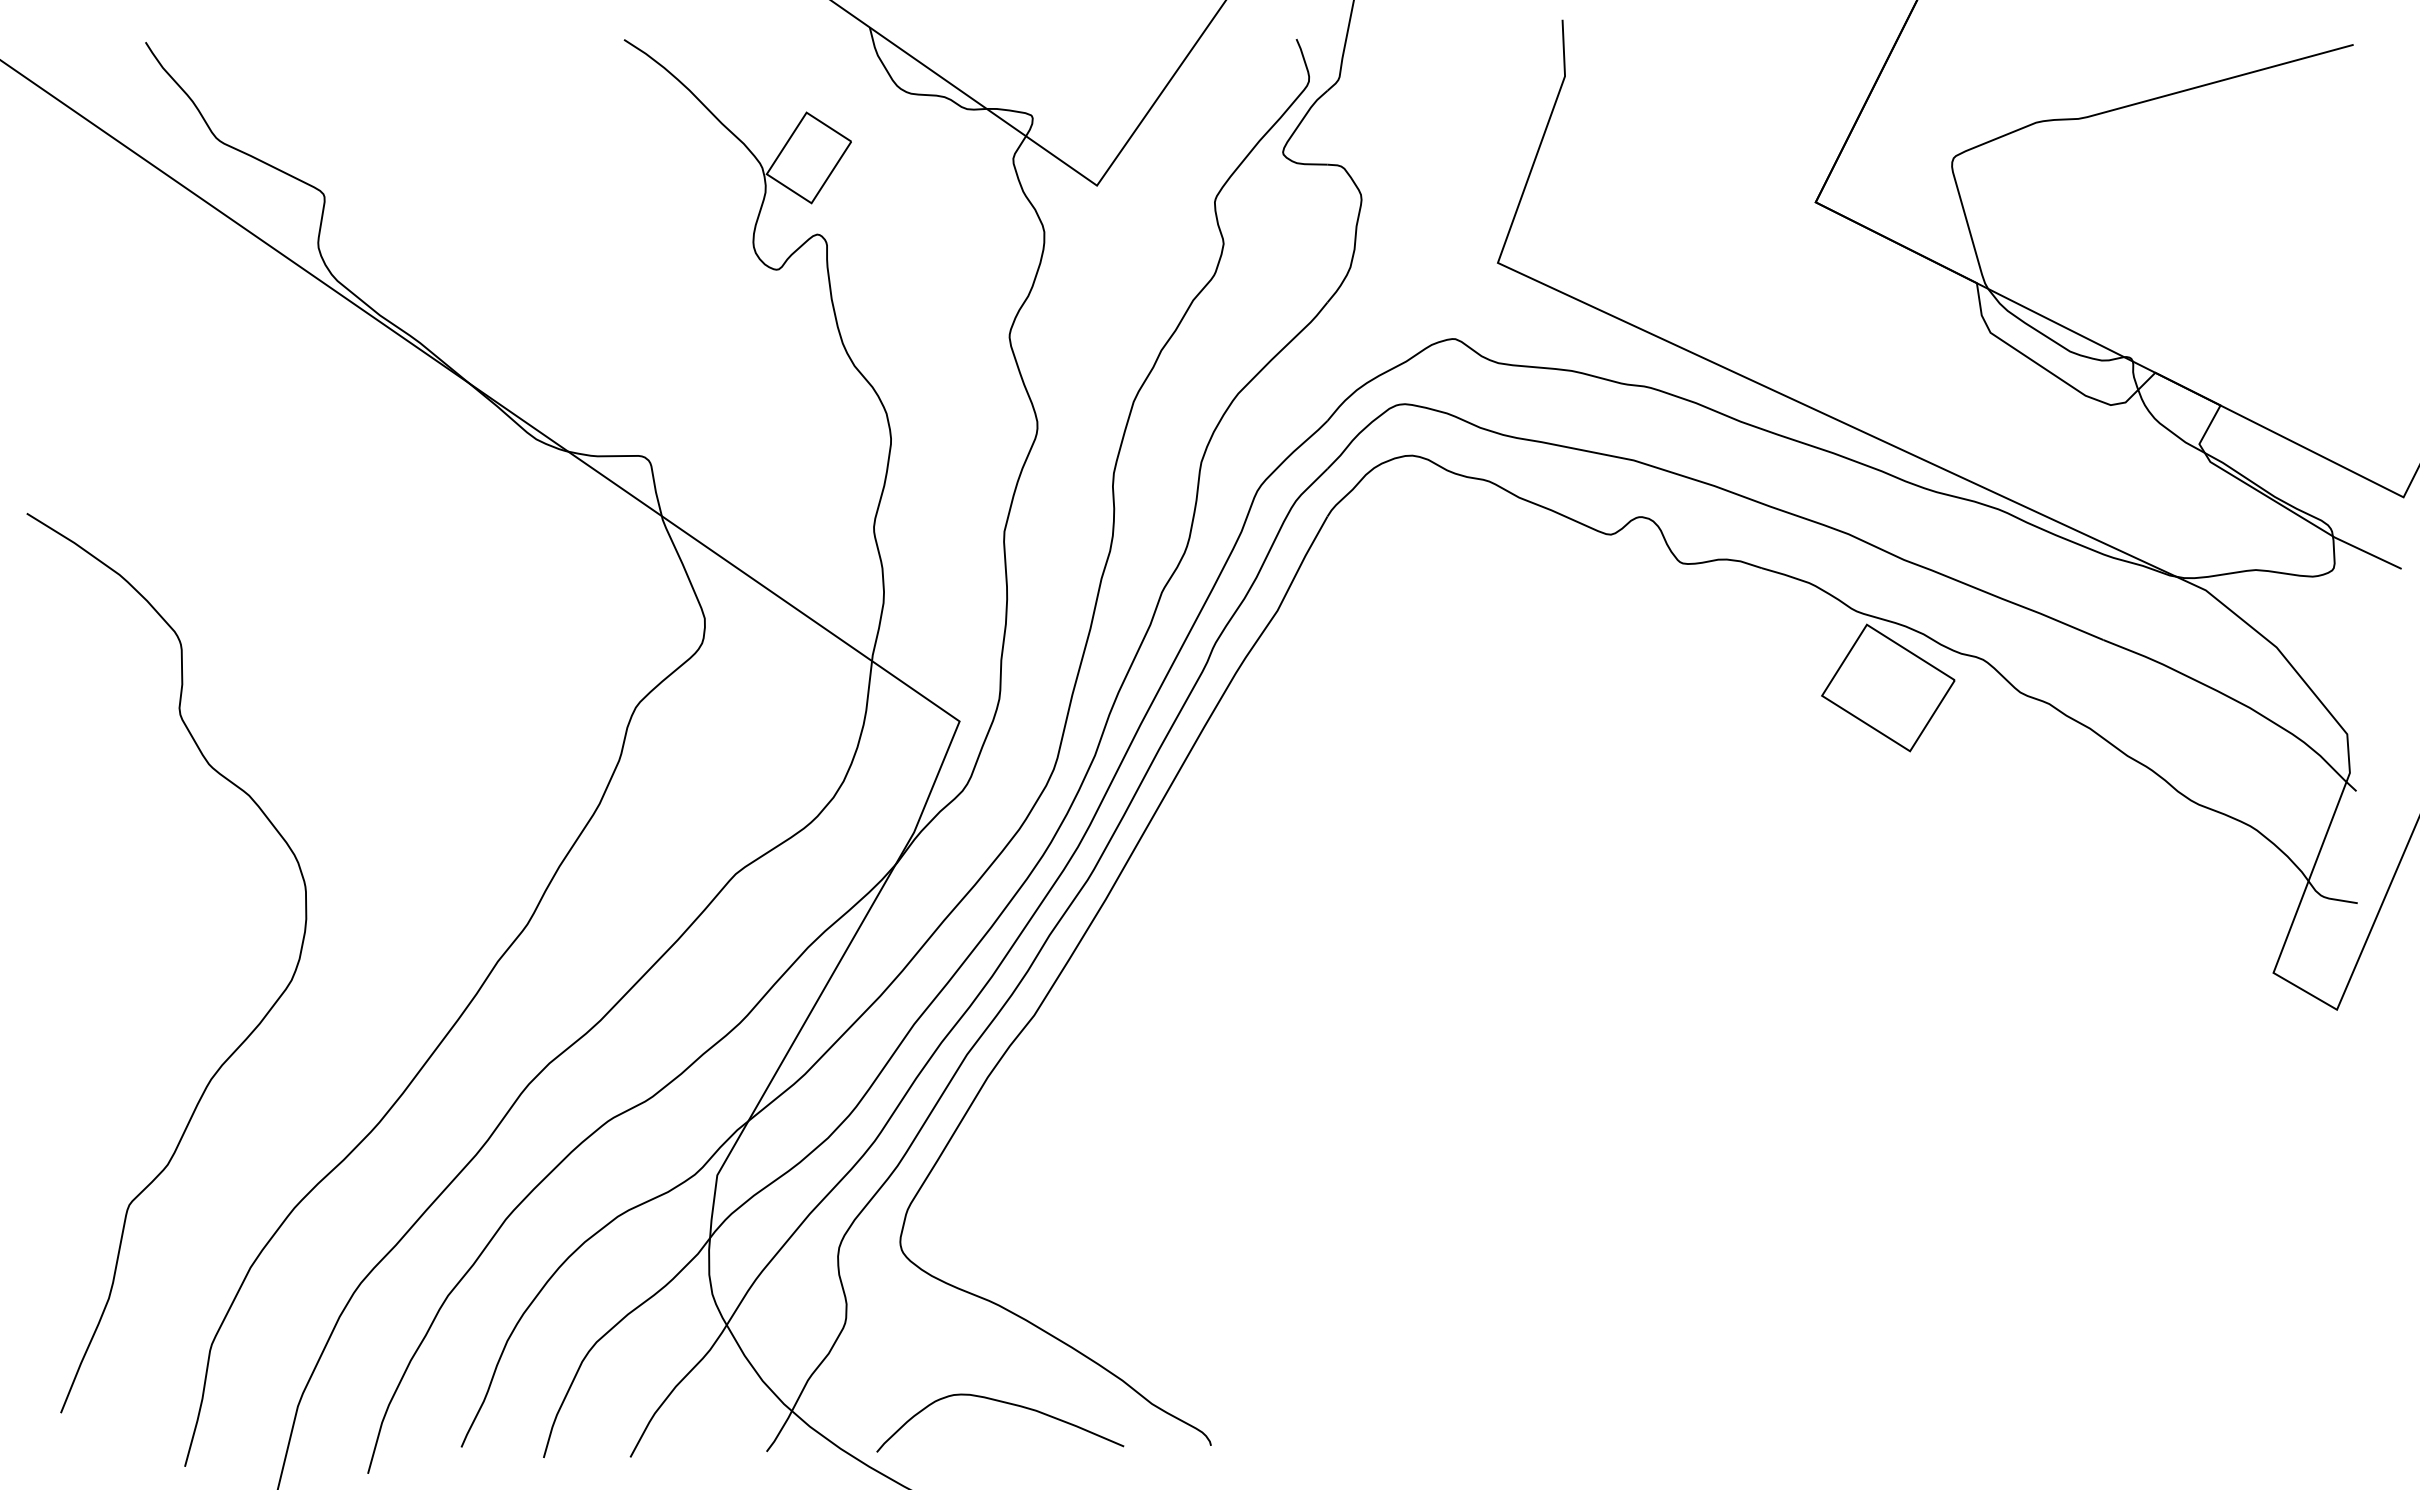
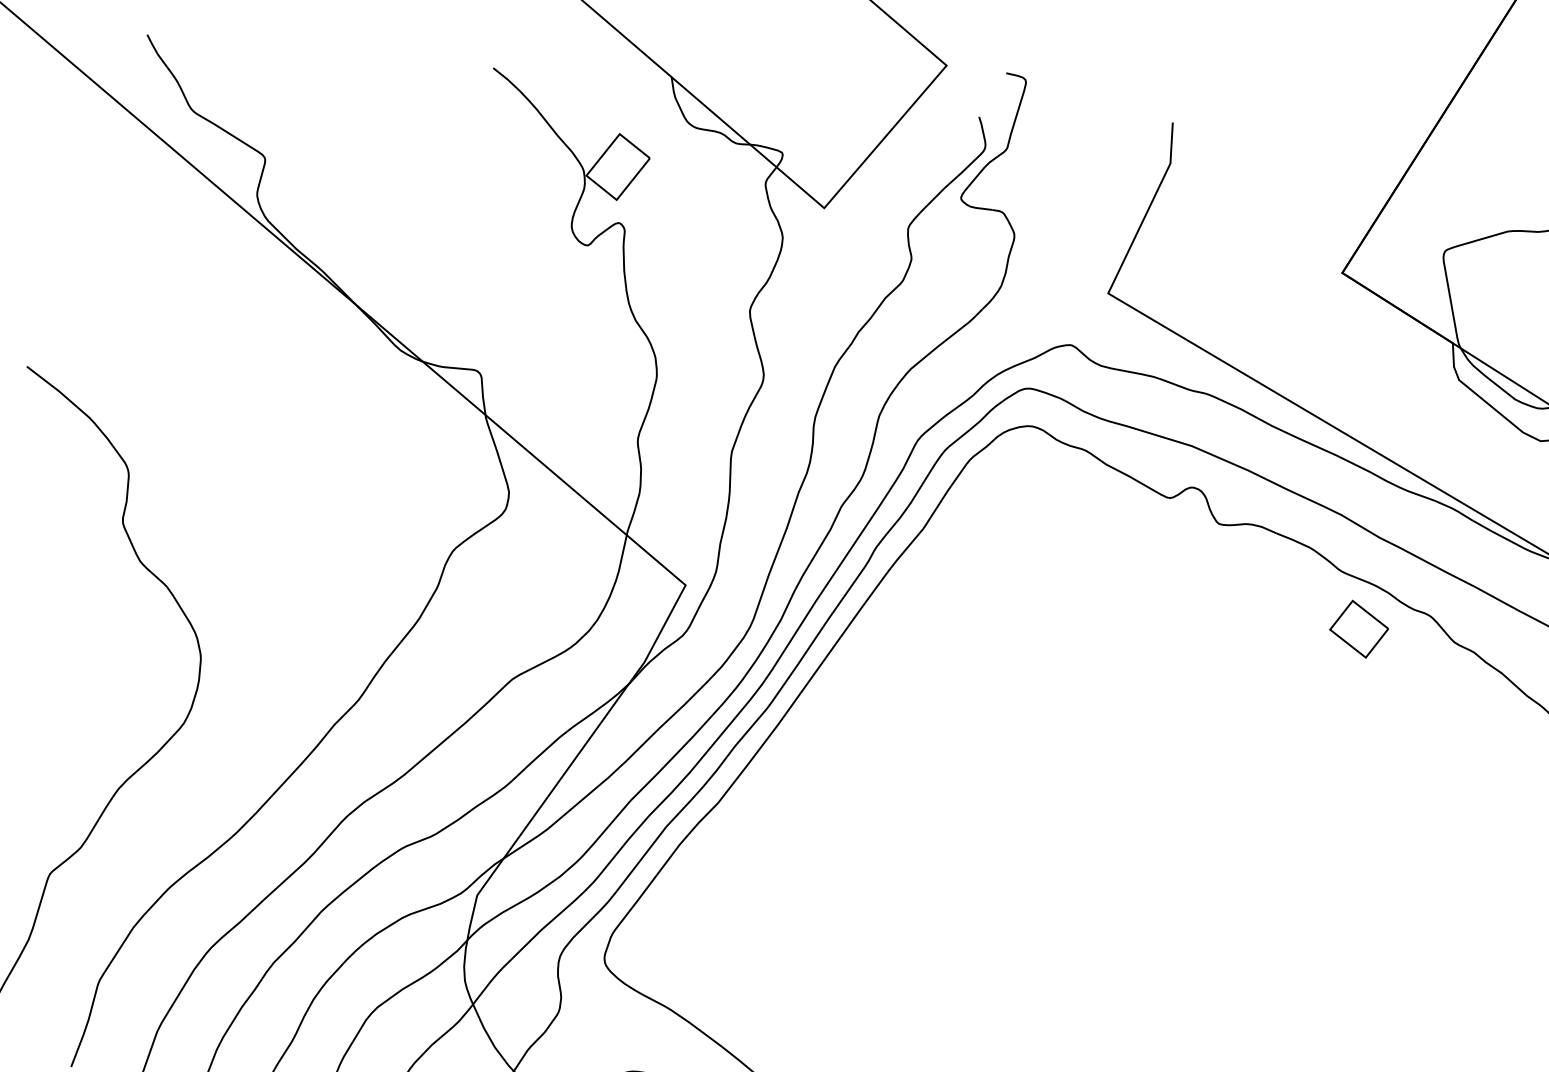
part: (1888, 687) -> (1359, 628), size x0.6

